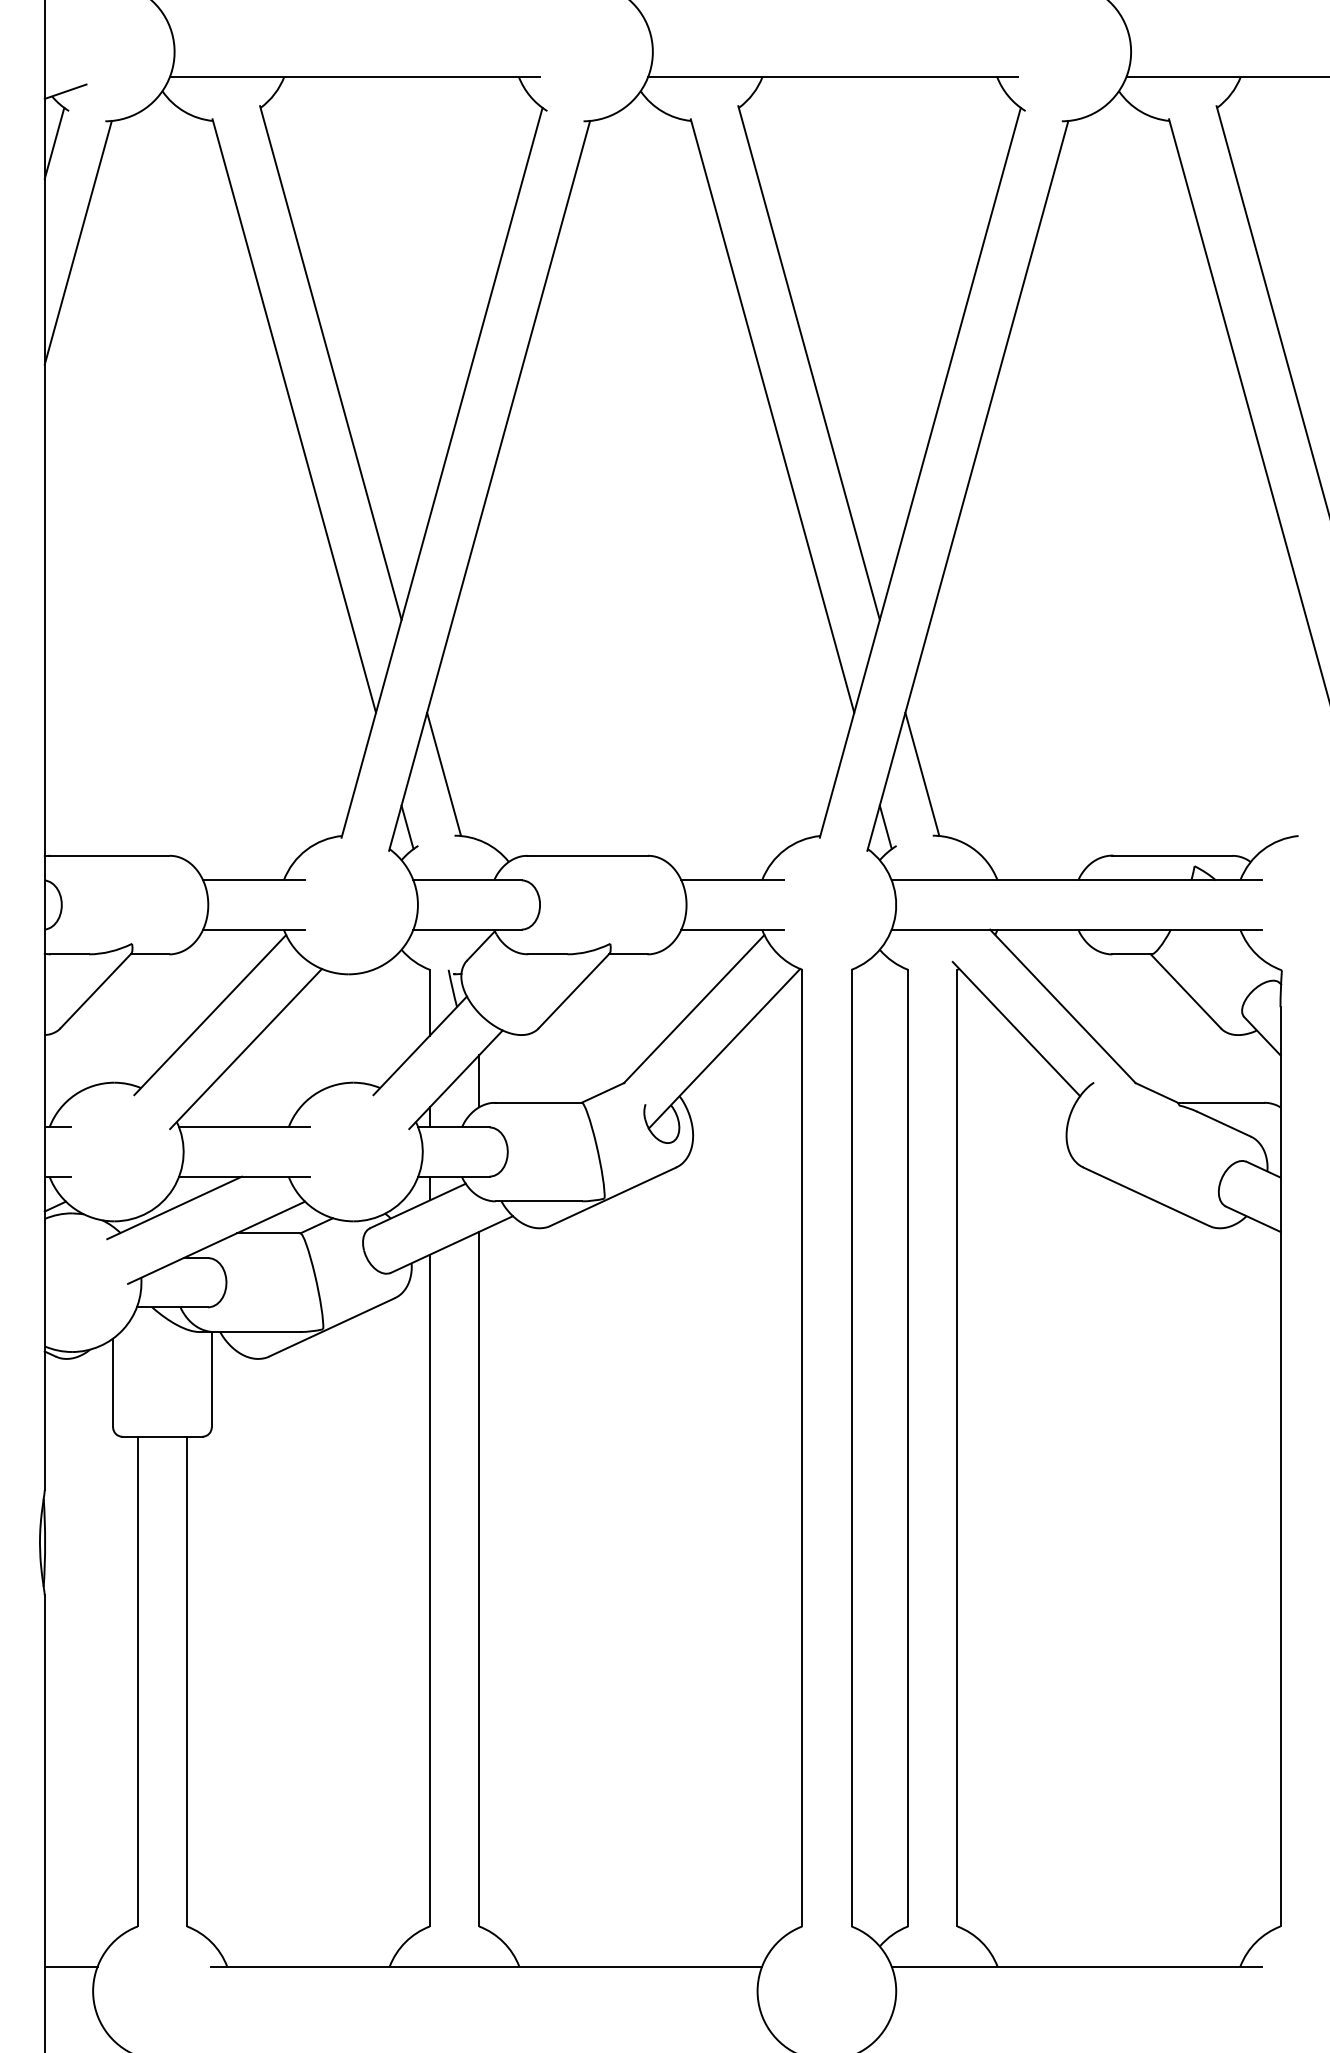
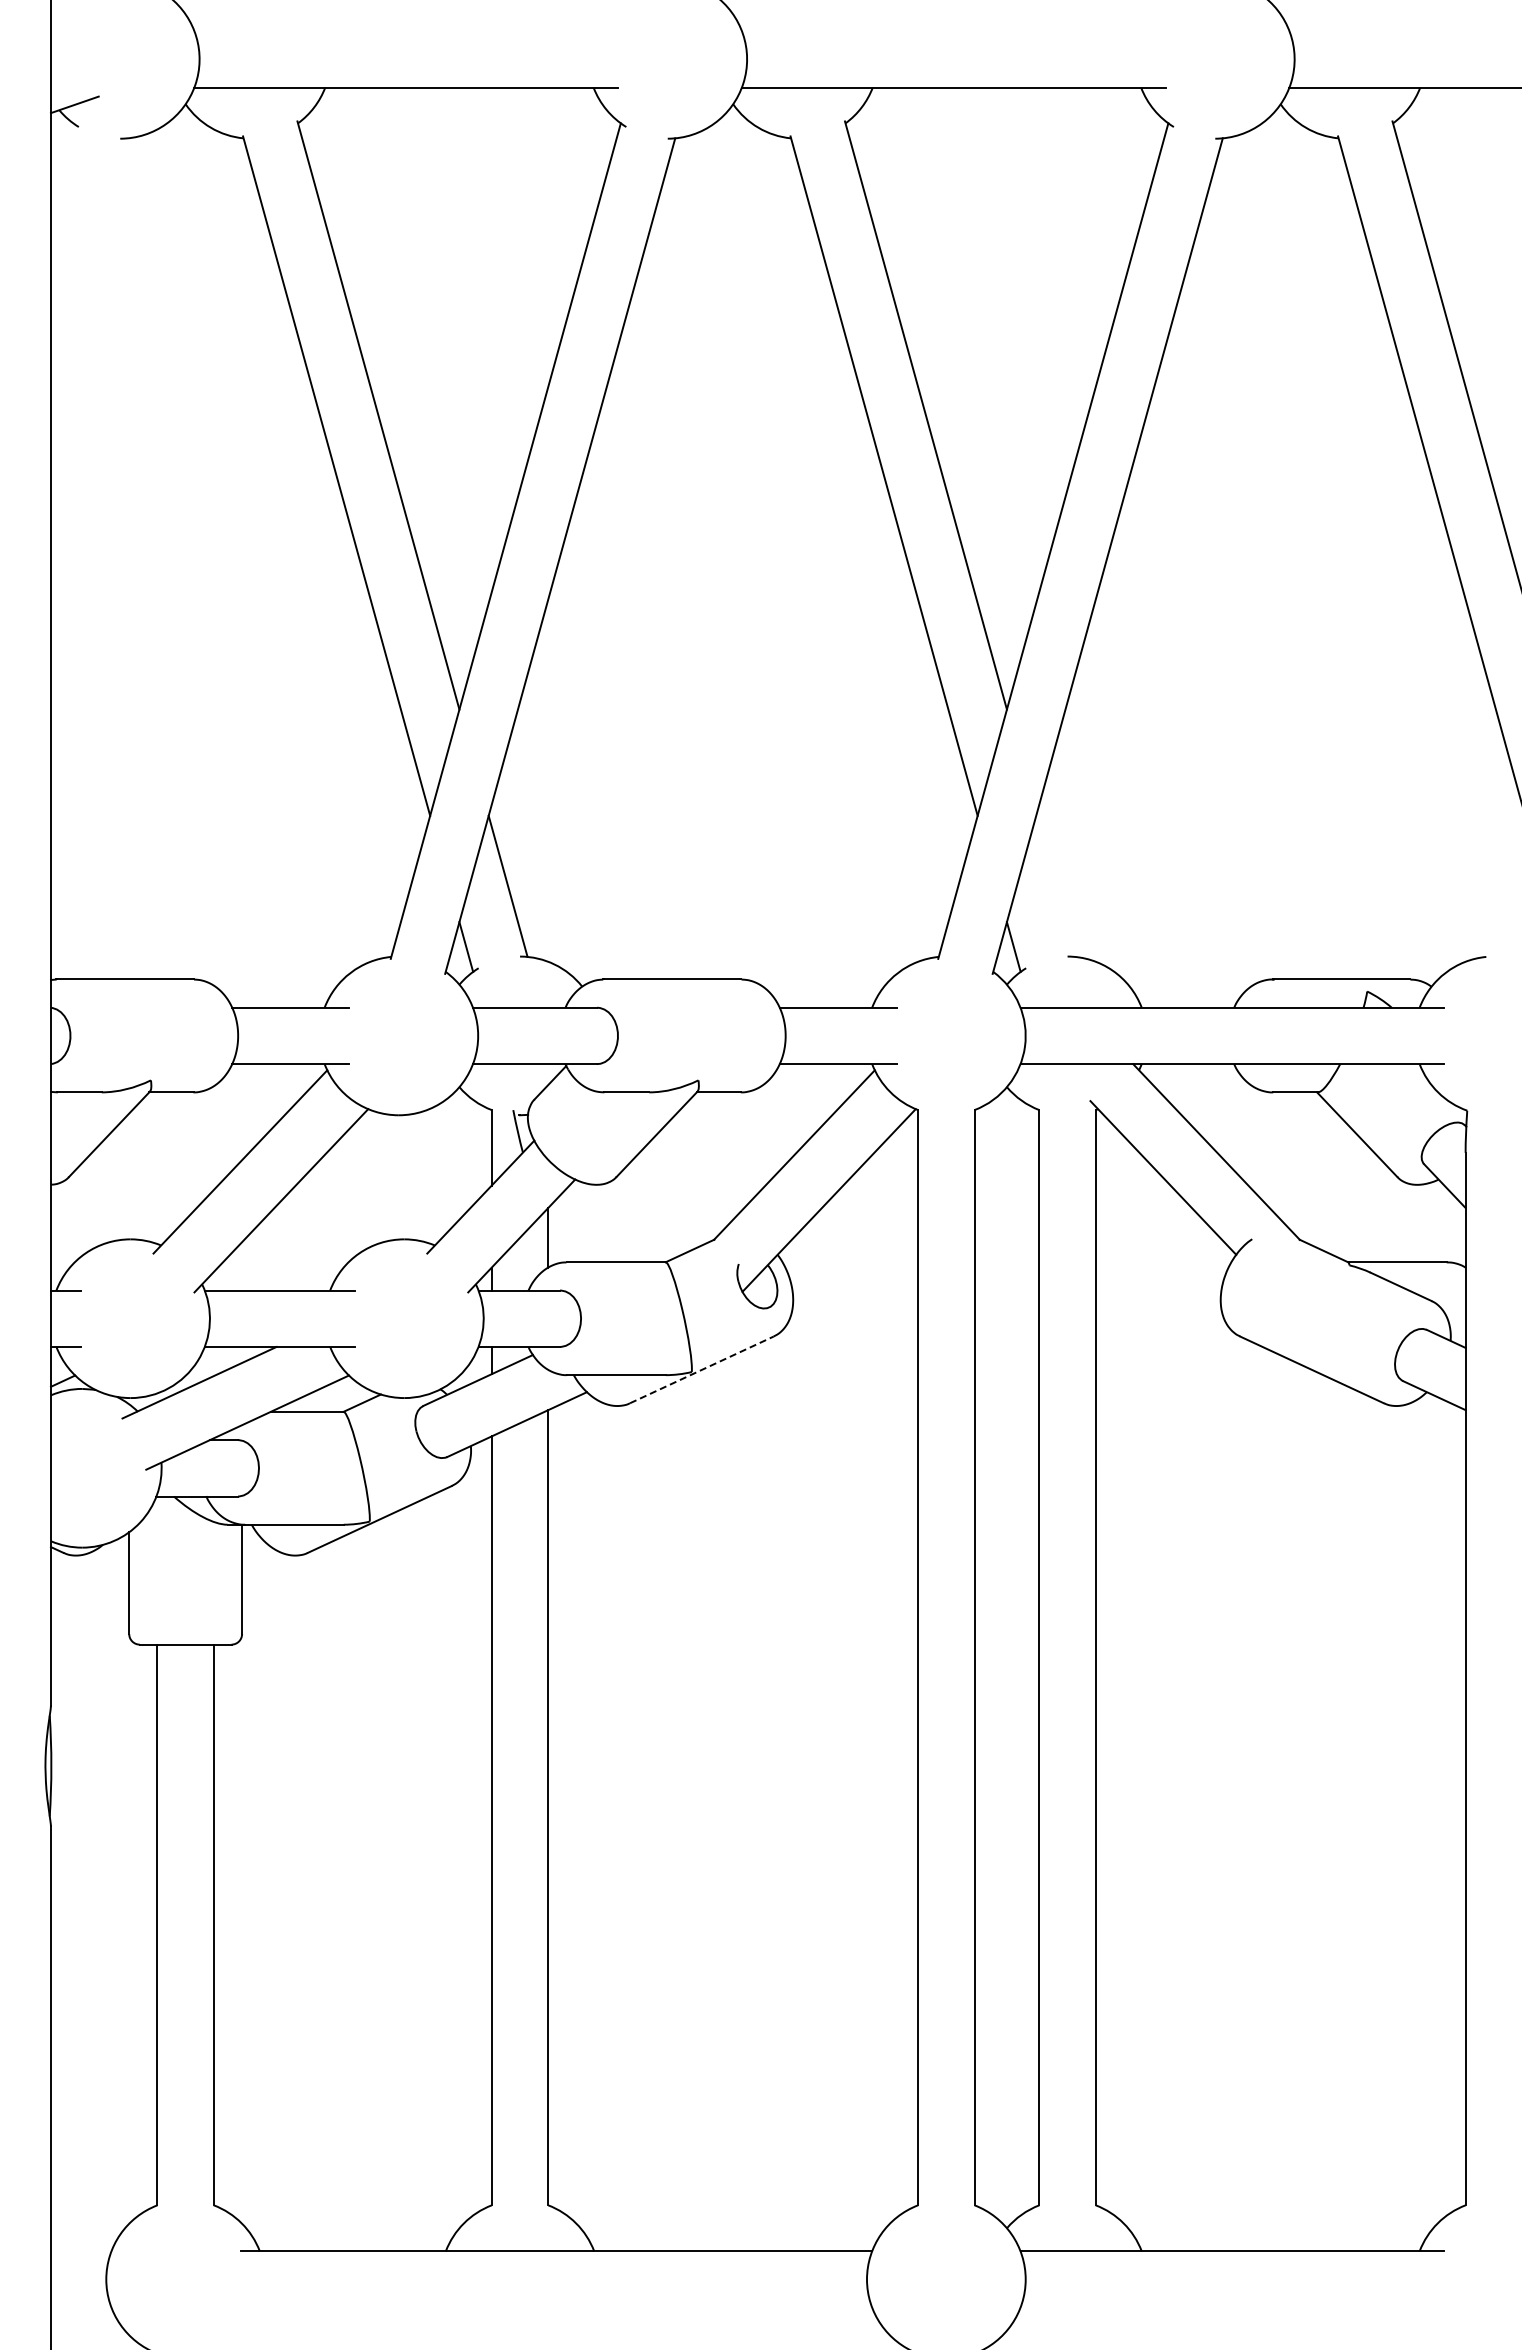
line: (53, 142) -> (61, 163), removed
line: (77, 242) -> (88, 277), removed
line: (922, 773) -> (1055, 885), removed
line: (613, 1196) -> (702, 1369), solid -> dashed
line: (70, 1966) -> (80, 2251), removed

